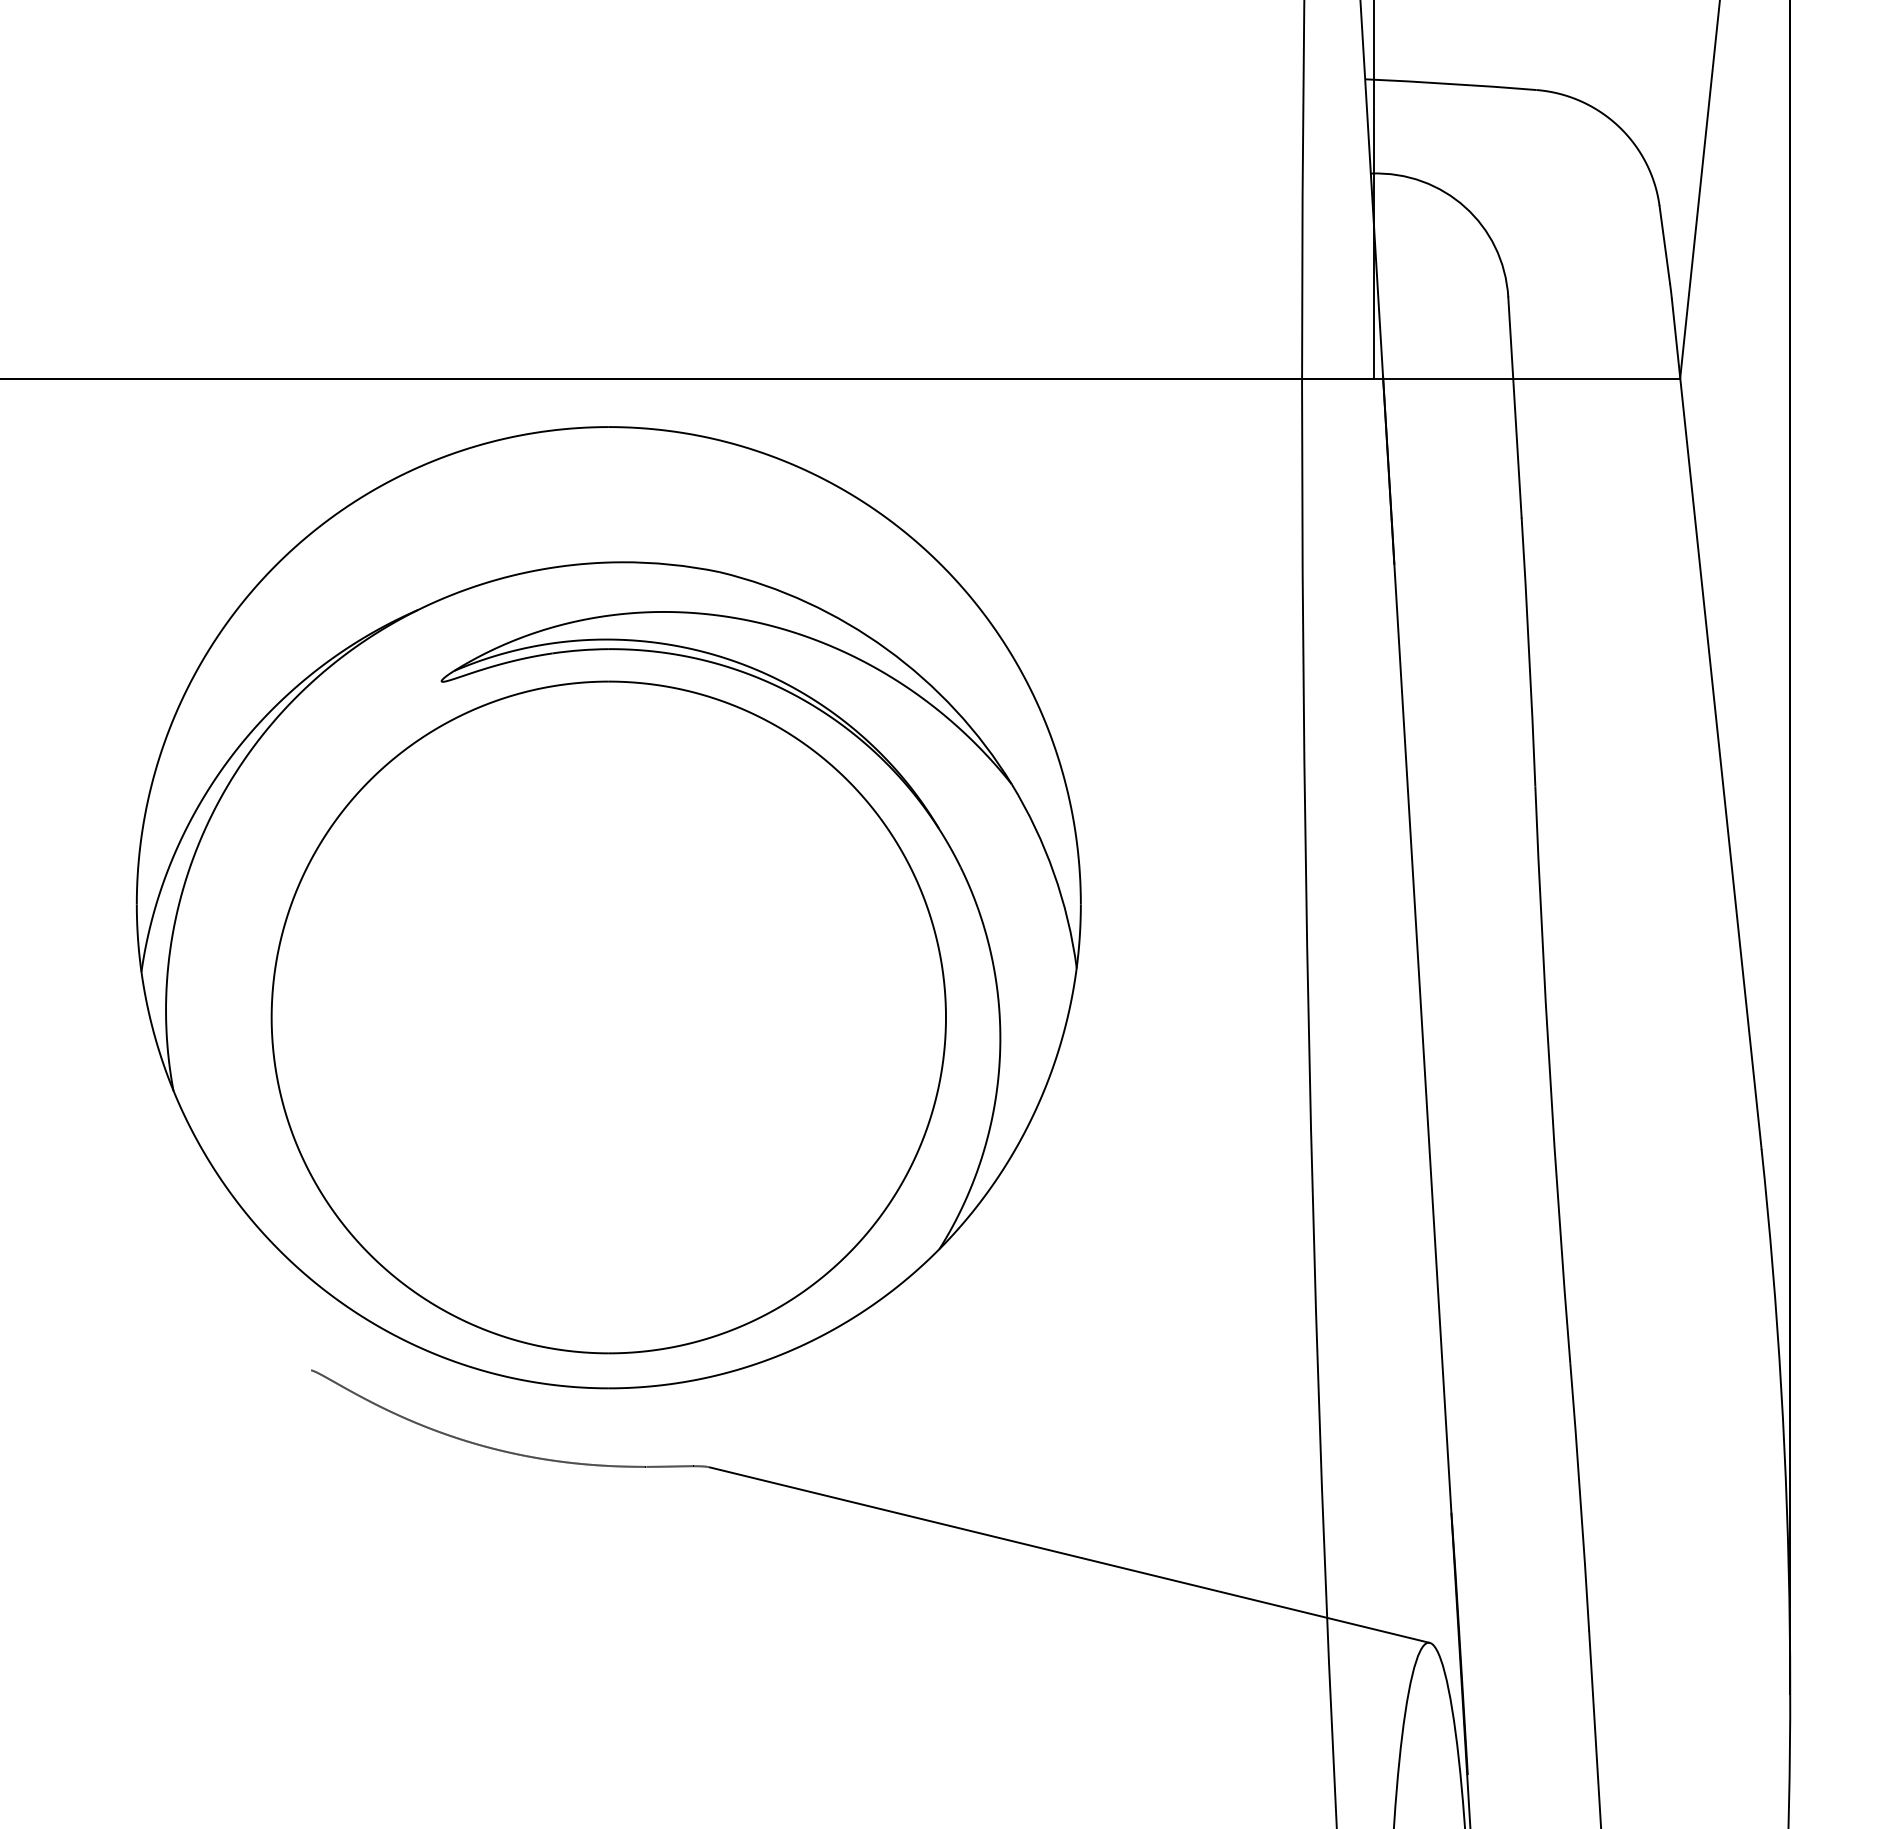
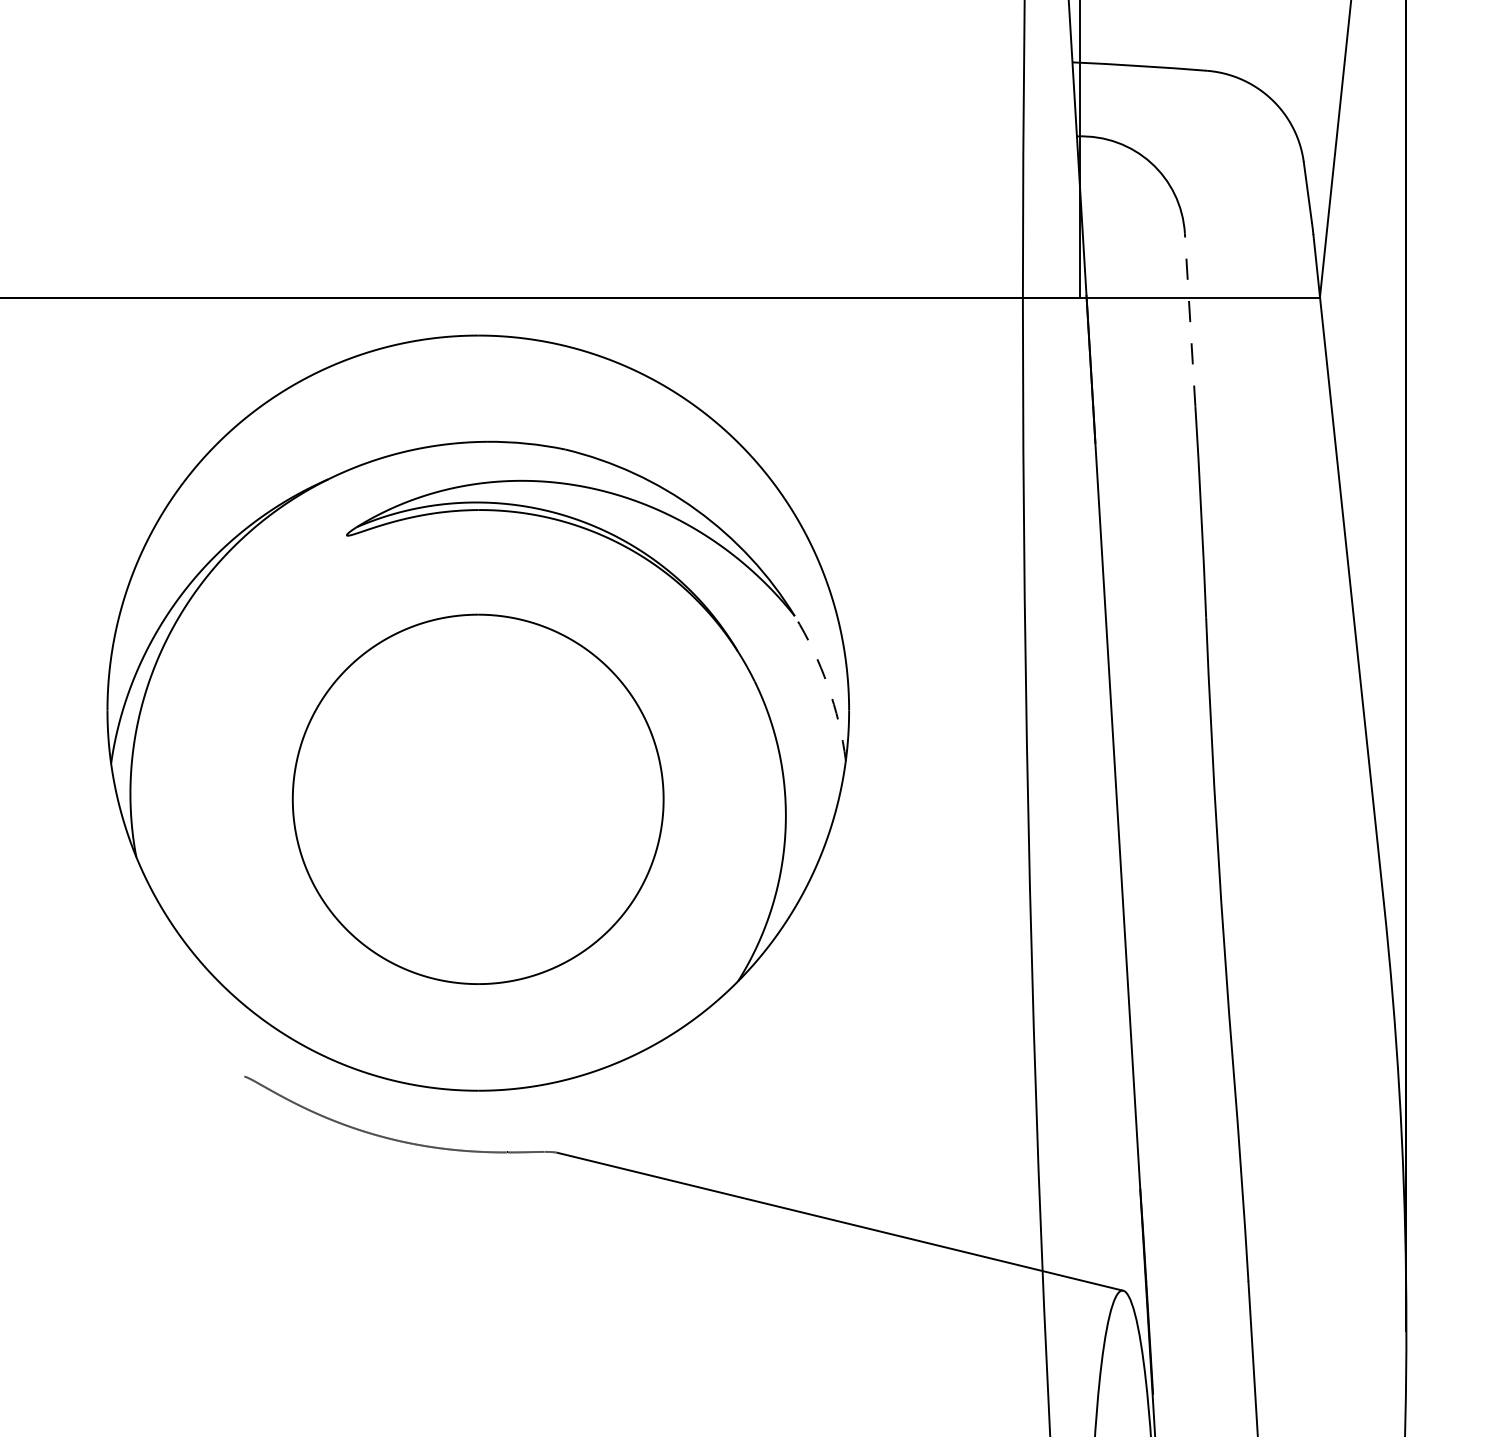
line: (1514, 407) -> (1189, 320), solid -> dashed
arc: (1053, 873) -> (827, 686), solid -> dashed
part: (608, 1017) -> (478, 799), size x0.7

